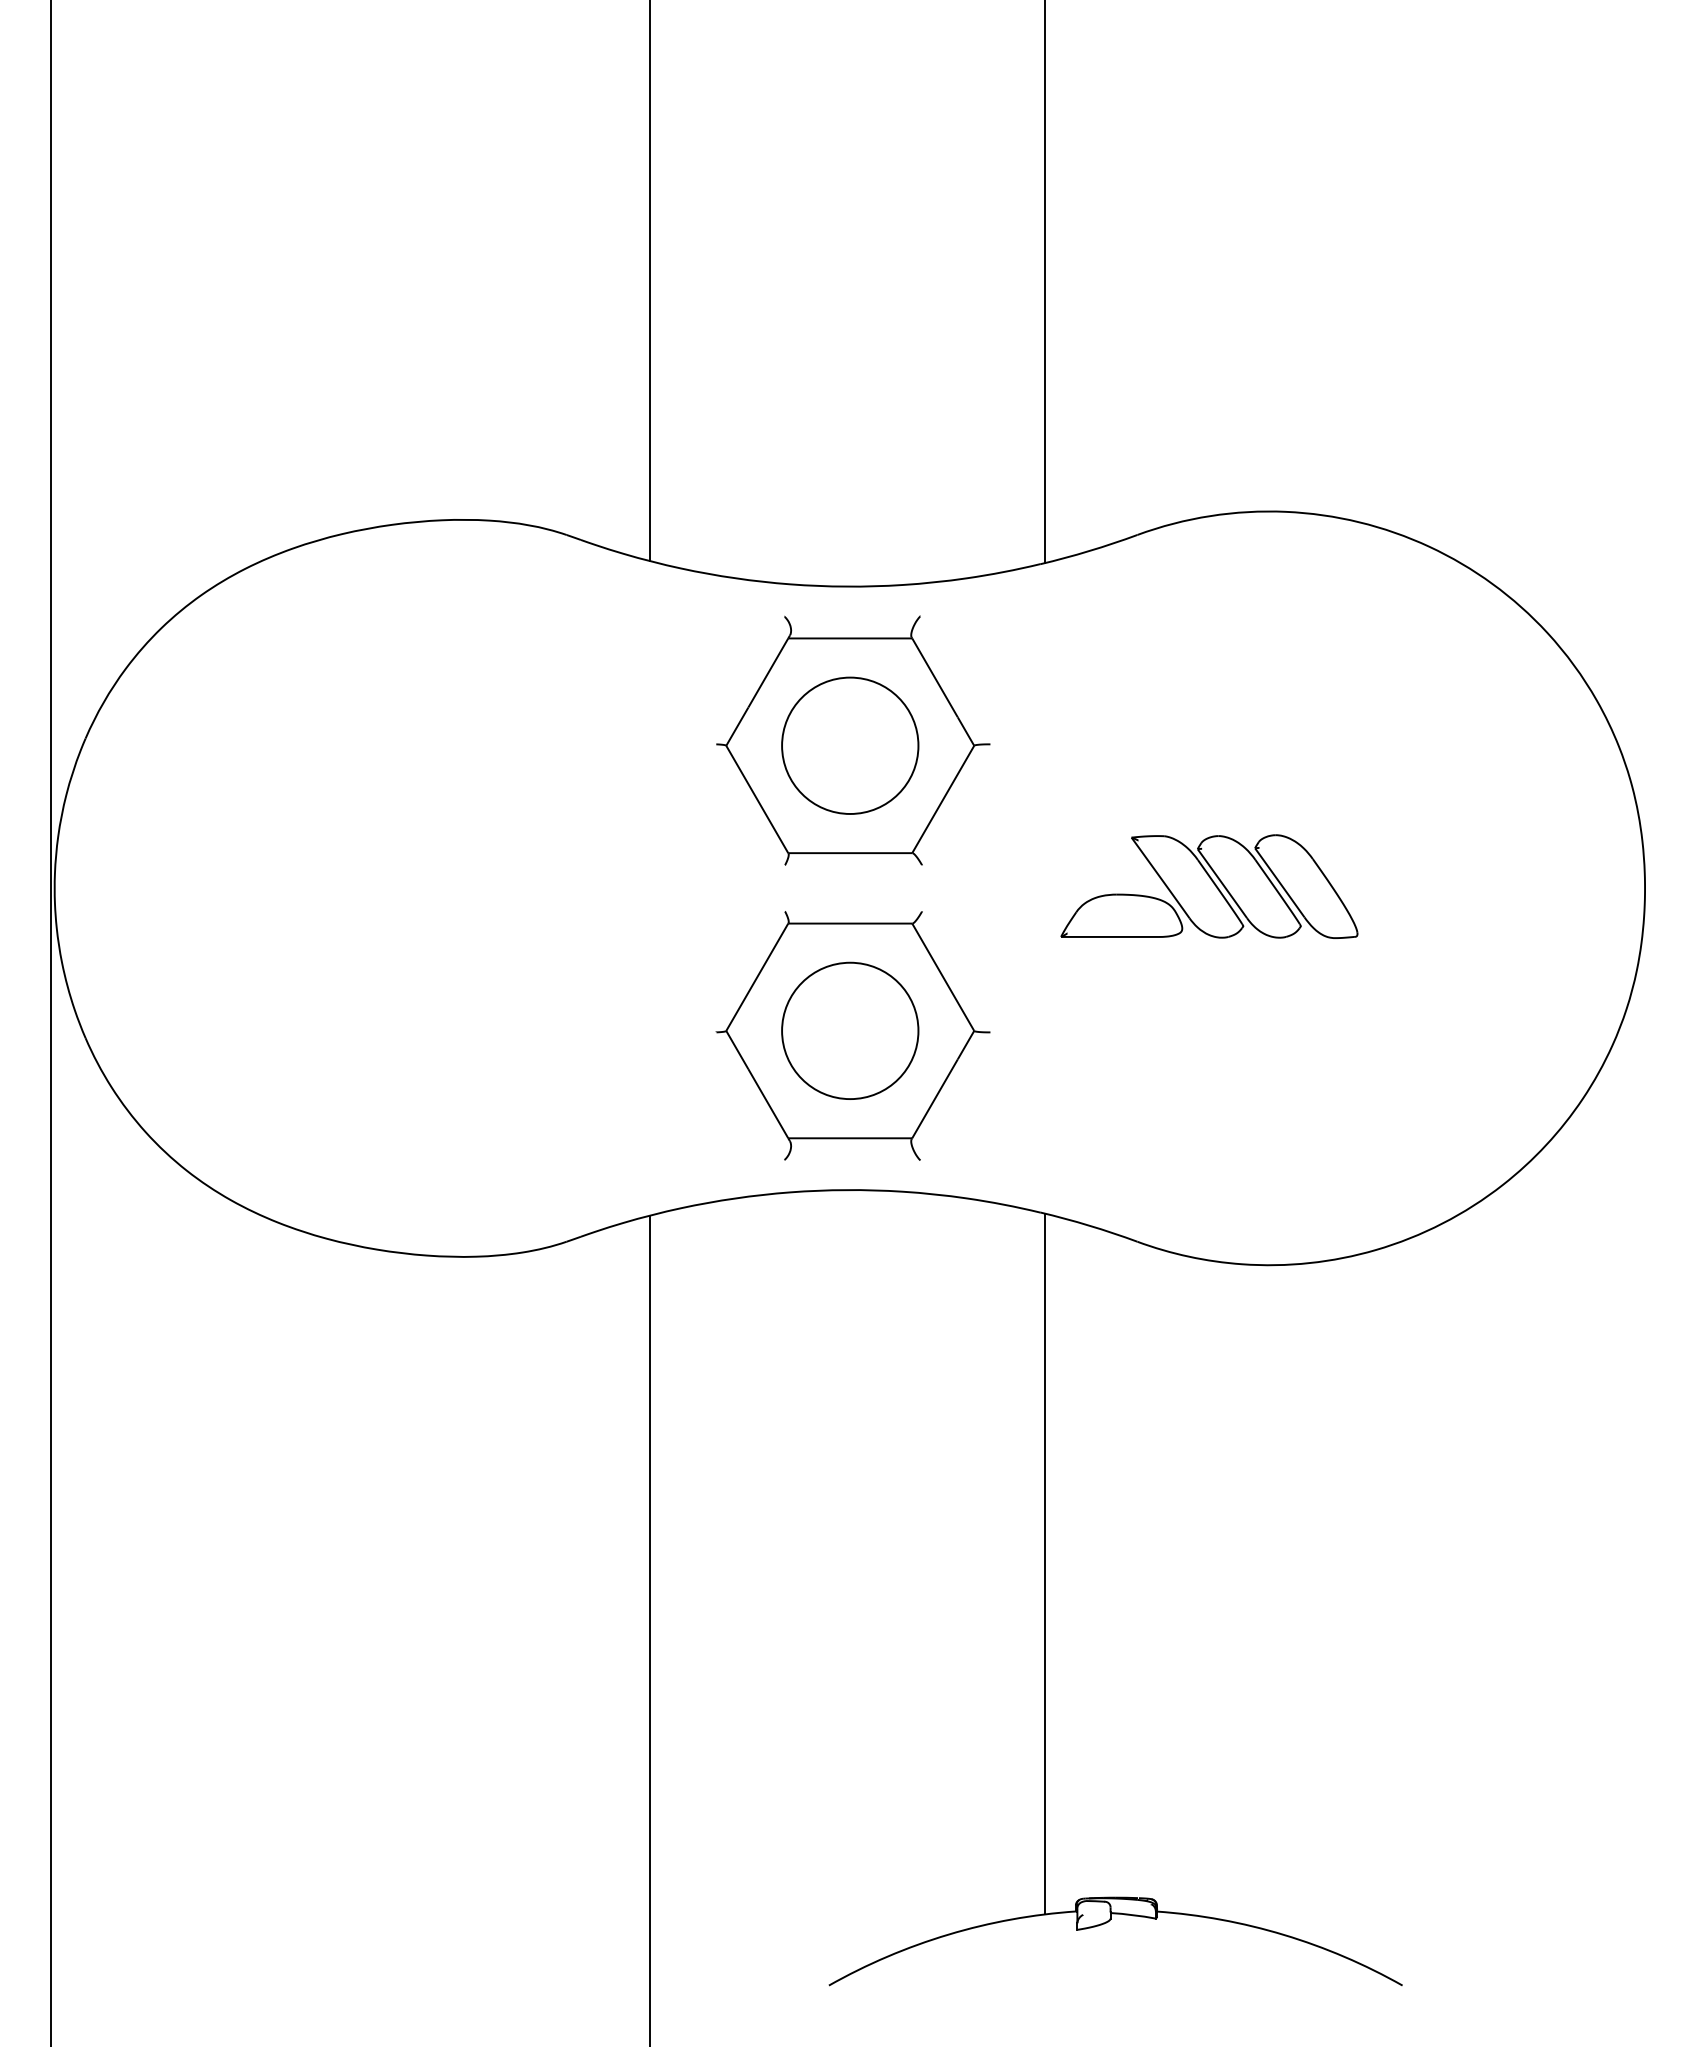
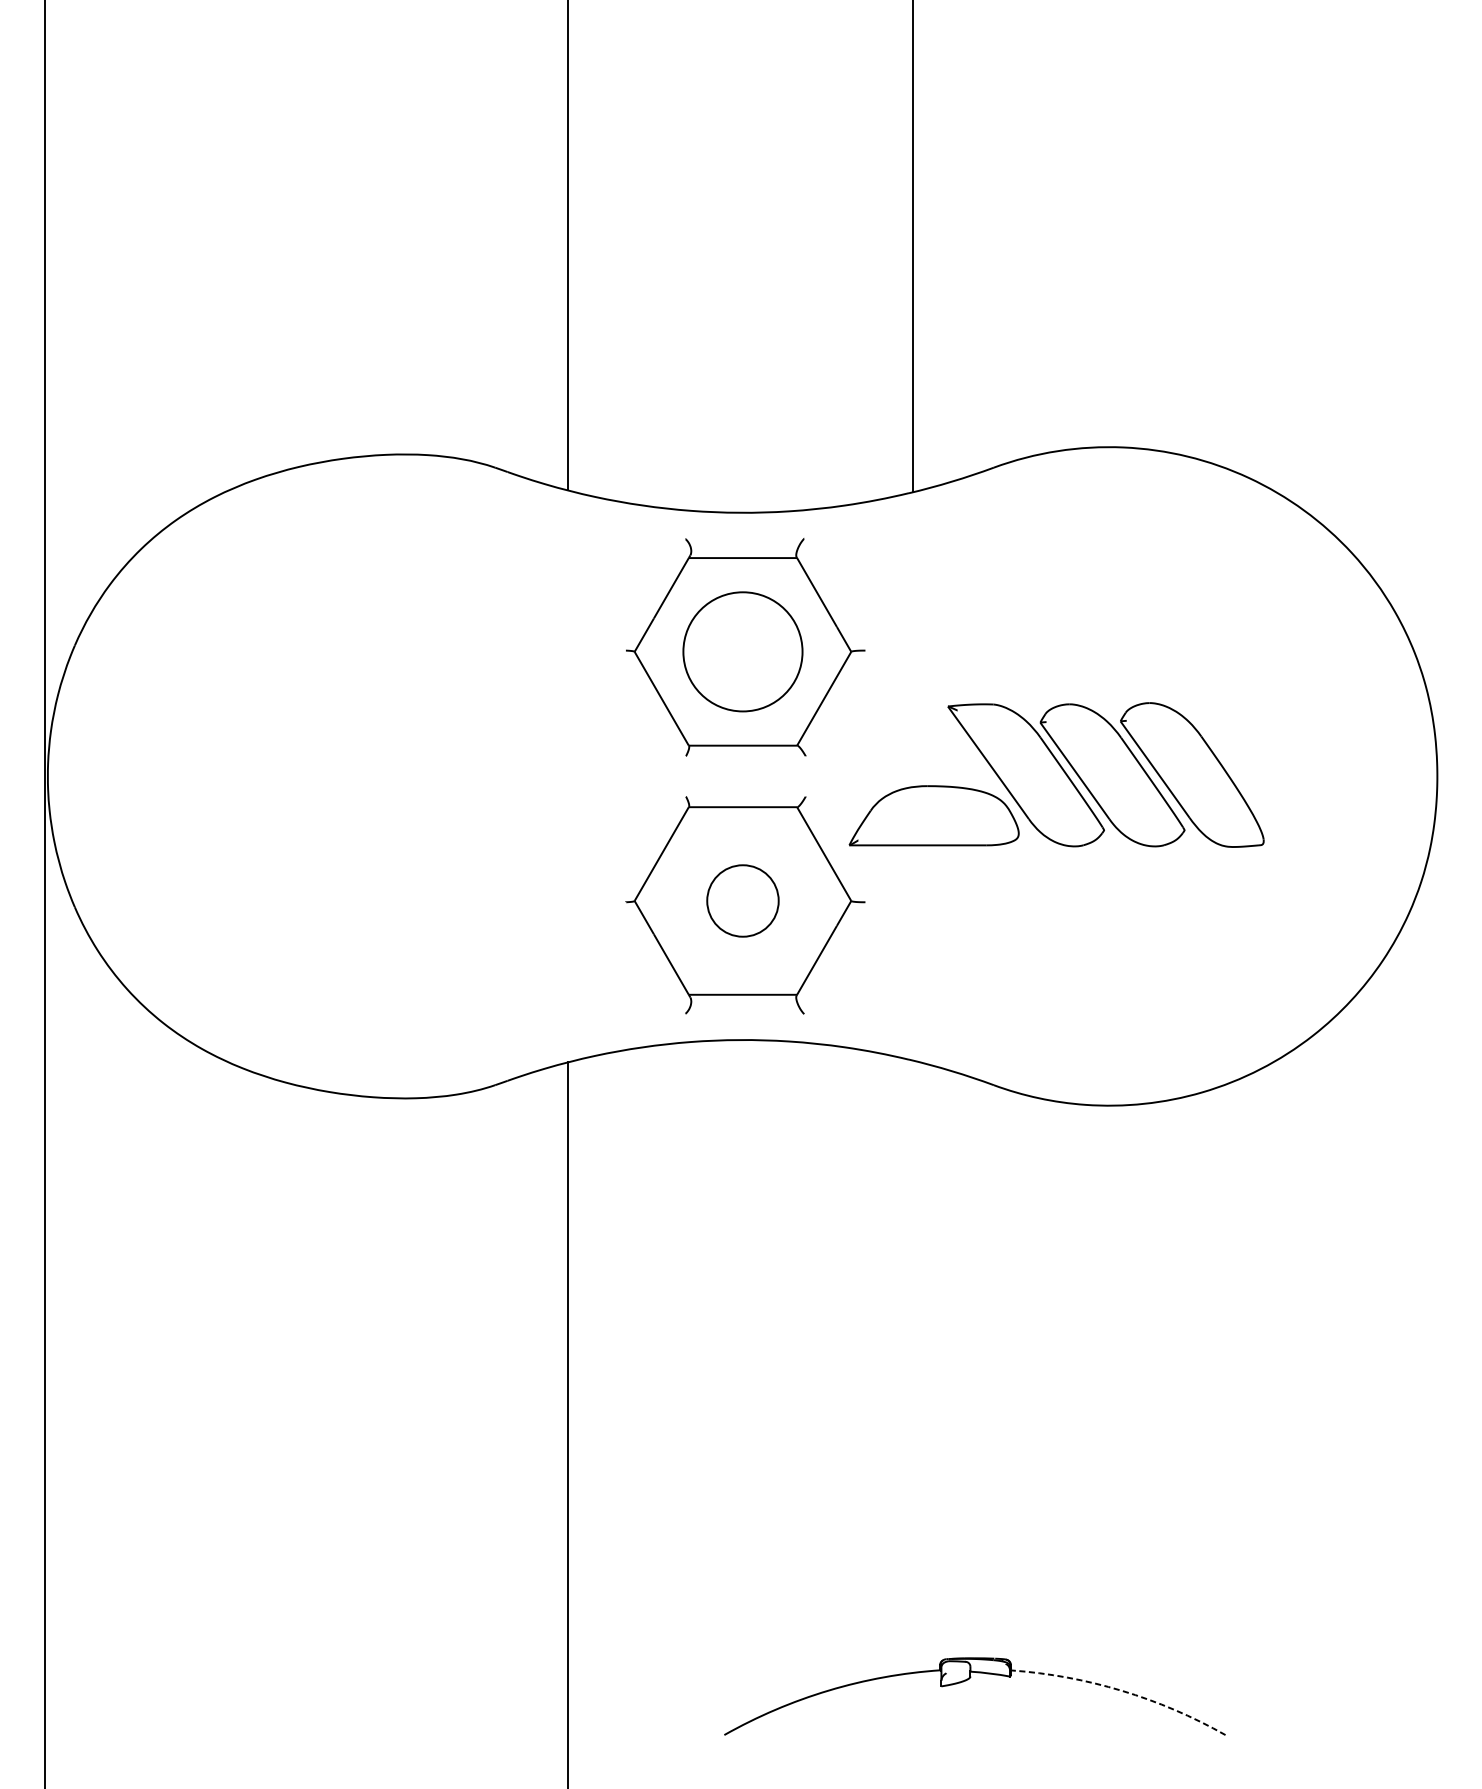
part: (1209, 886) -> (1056, 774), size x1.6
circle: (850, 1030) -> (743, 900), size x0.6
line: (1044, 1563) -> (912, 1366), removed
arc: (1283, 1934) -> (1121, 1690), solid -> dashed

